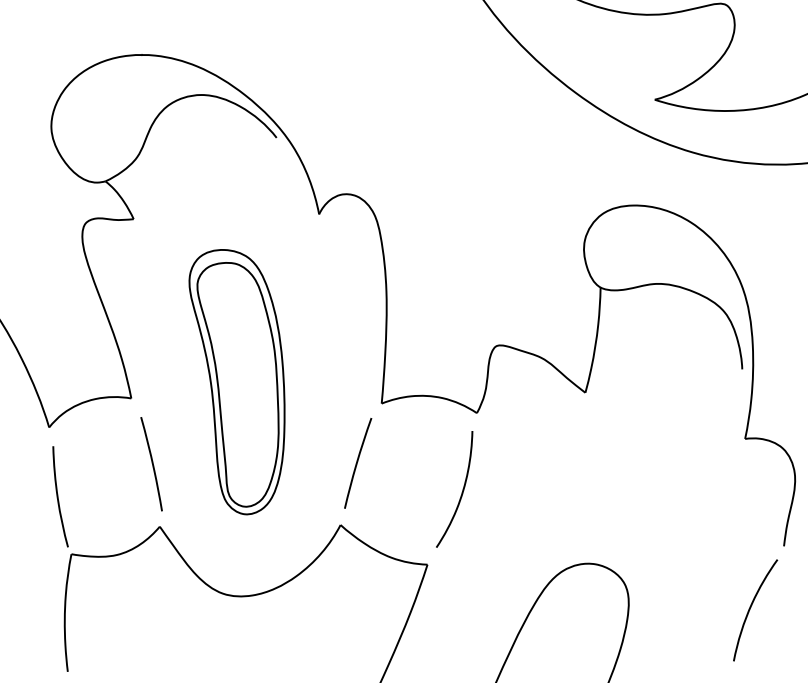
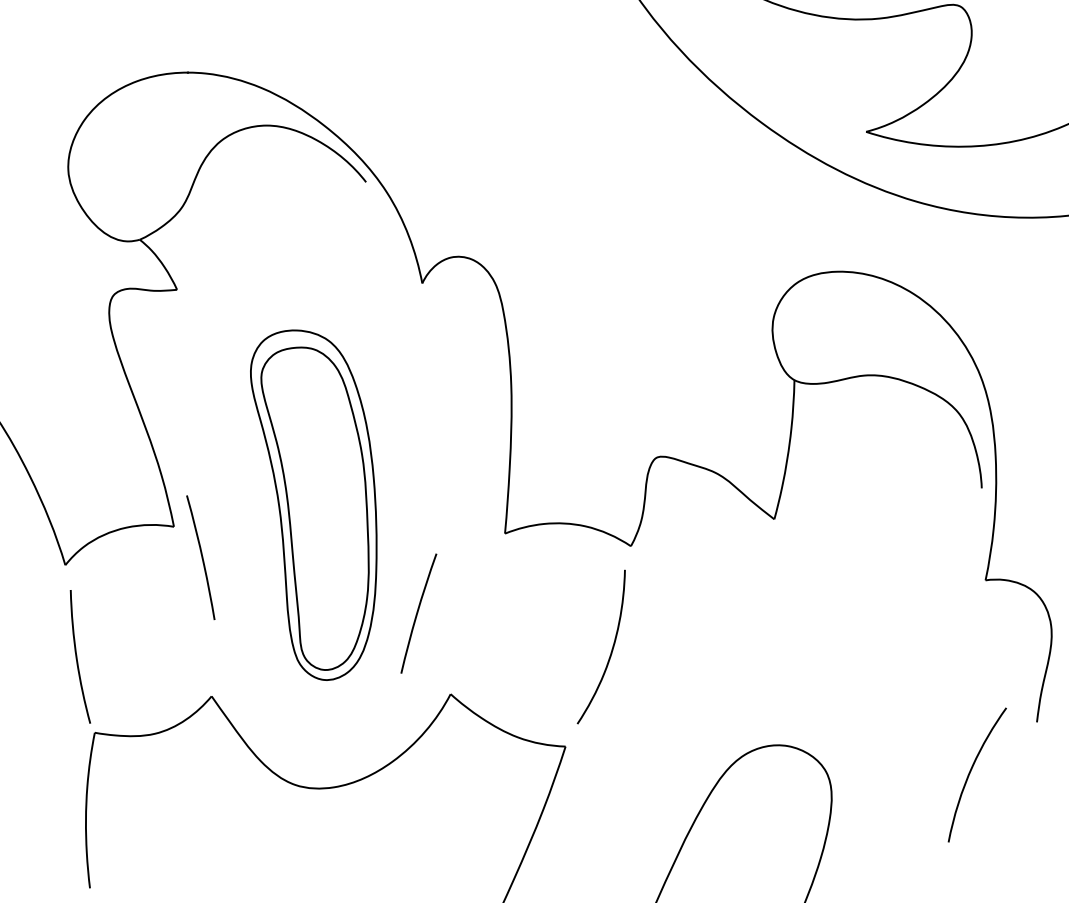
curve: (357, 463) -> (418, 613), moved
curve: (152, 464) -> (201, 557), moved
curve: (751, 607) -> (971, 771), moved

